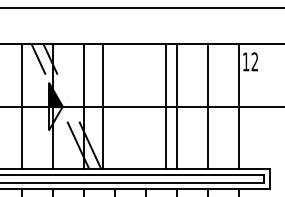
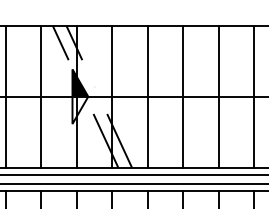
line: (102, 106) -> (147, 96), moved
line: (165, 106) -> (182, 96), moved

